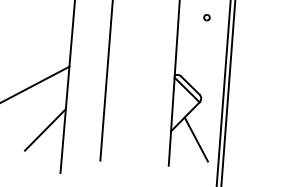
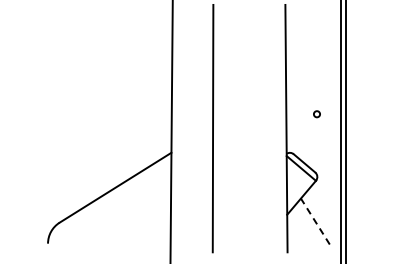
part: (206, 17) -> (316, 114), moved
line: (45, 129) -> (150, 223), removed
line: (196, 139) -> (315, 221), solid -> dashed

